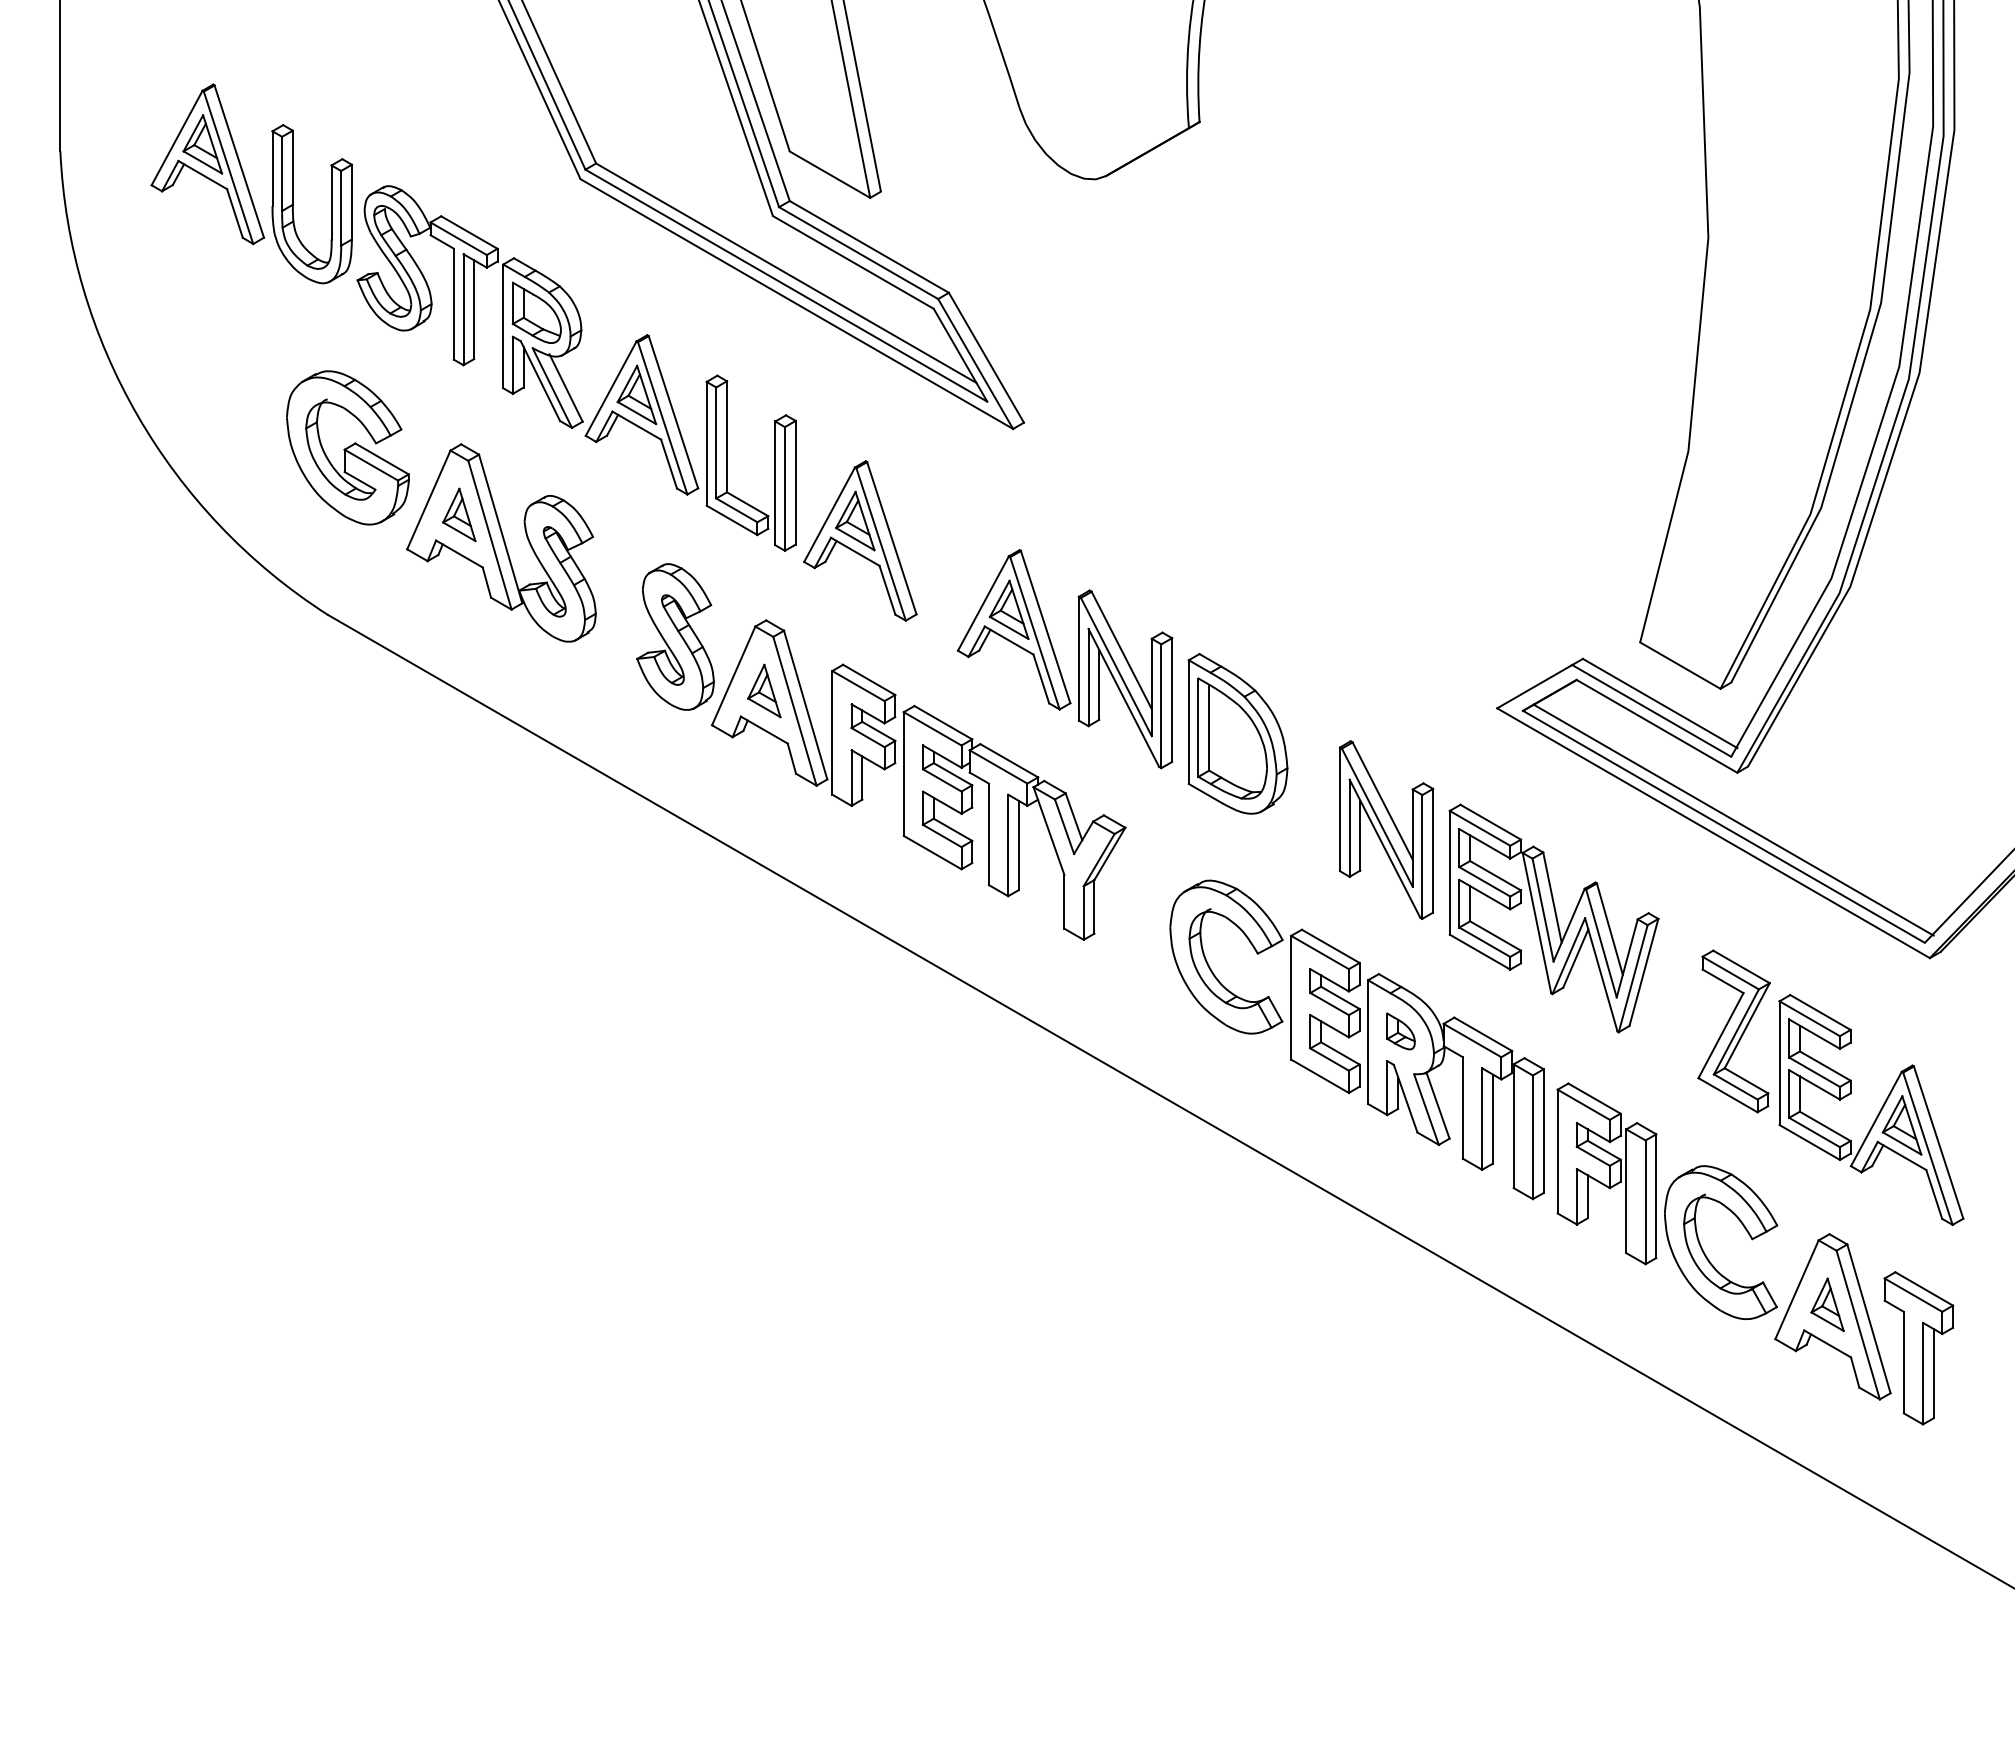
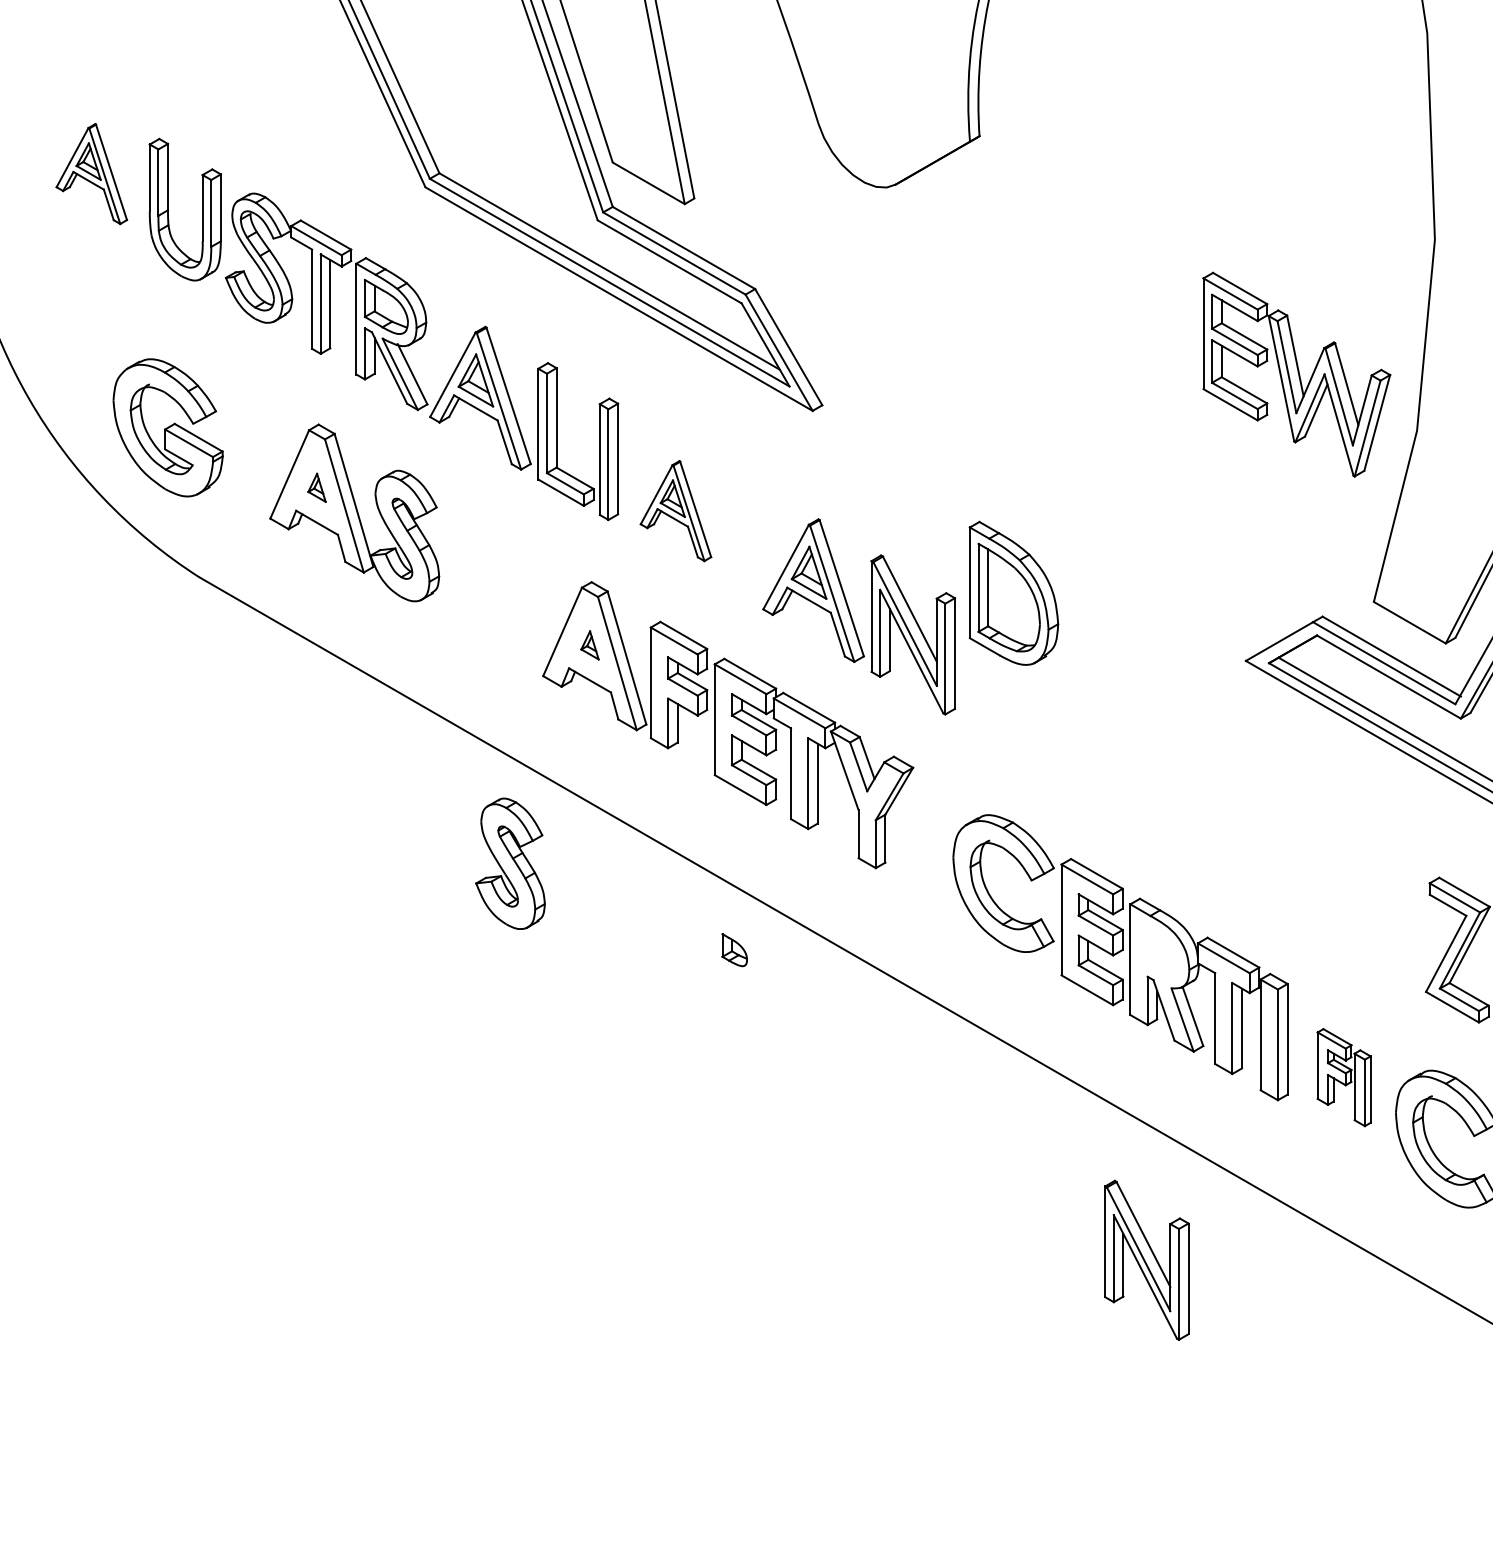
part: (207, 164) -> (91, 174), size x0.7
part: (347, 447) -> (167, 427), moved
part: (459, 514) -> (317, 487), size x0.6
part: (860, 540) -> (676, 510), size x0.7
part: (675, 636) -> (510, 863), moved
part: (764, 690) -> (590, 644), size x0.6
part: (1237, 733) -> (1013, 593), moved
part: (1386, 829) -> (1146, 1259), moved
part: (1553, 918) -> (1296, 374), moved
part: (1400, 1031) -> (734, 950), moved
part: (1606, 1173) -> (1343, 1077), size x0.6

